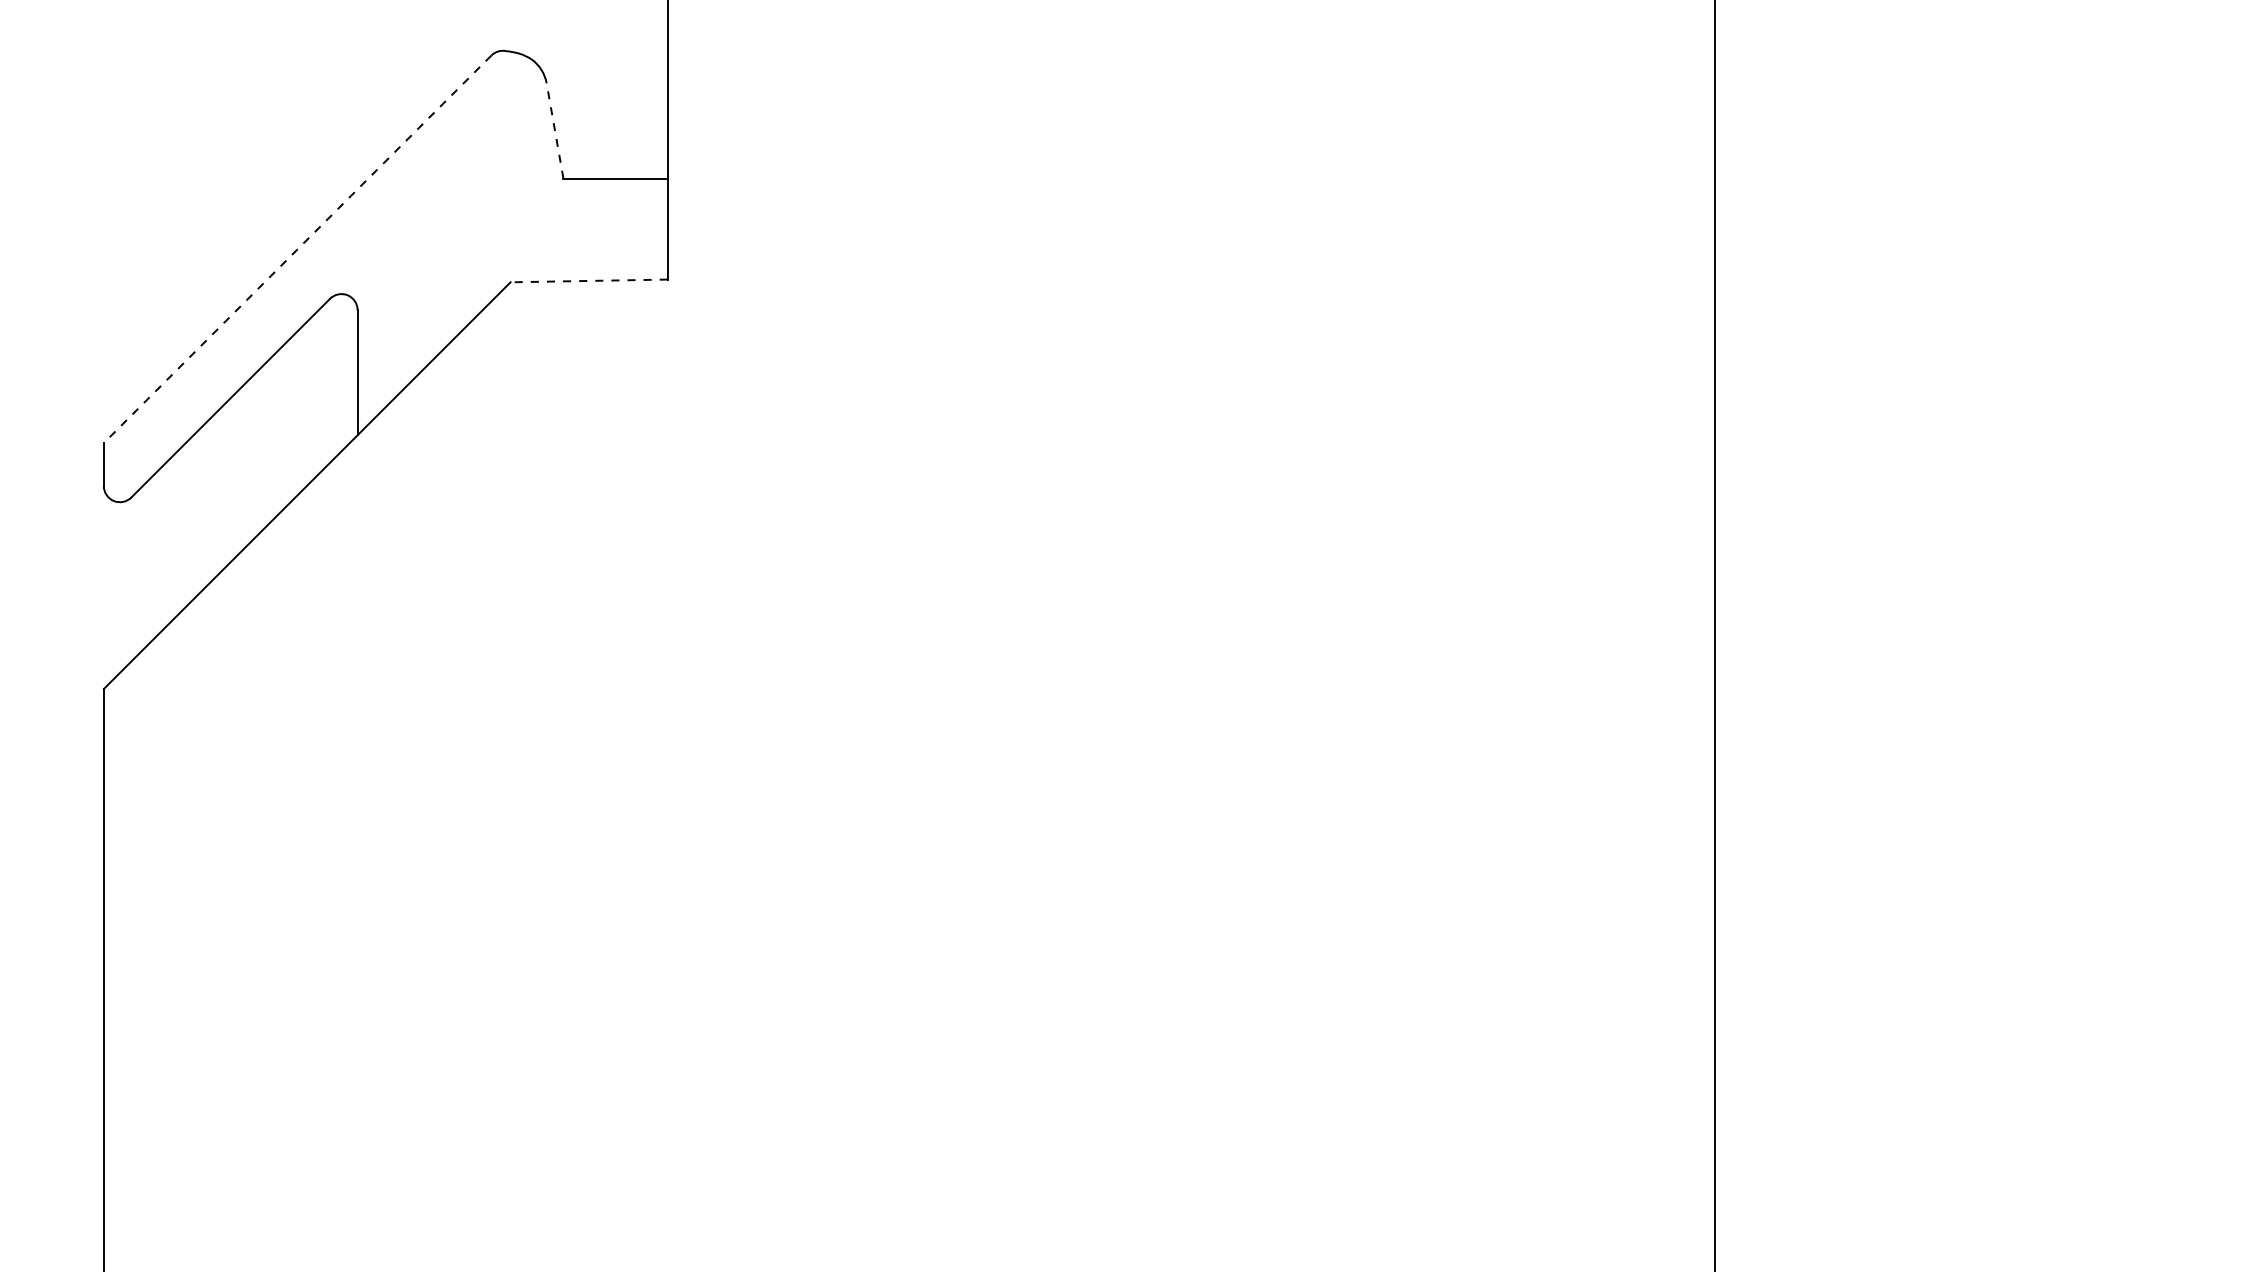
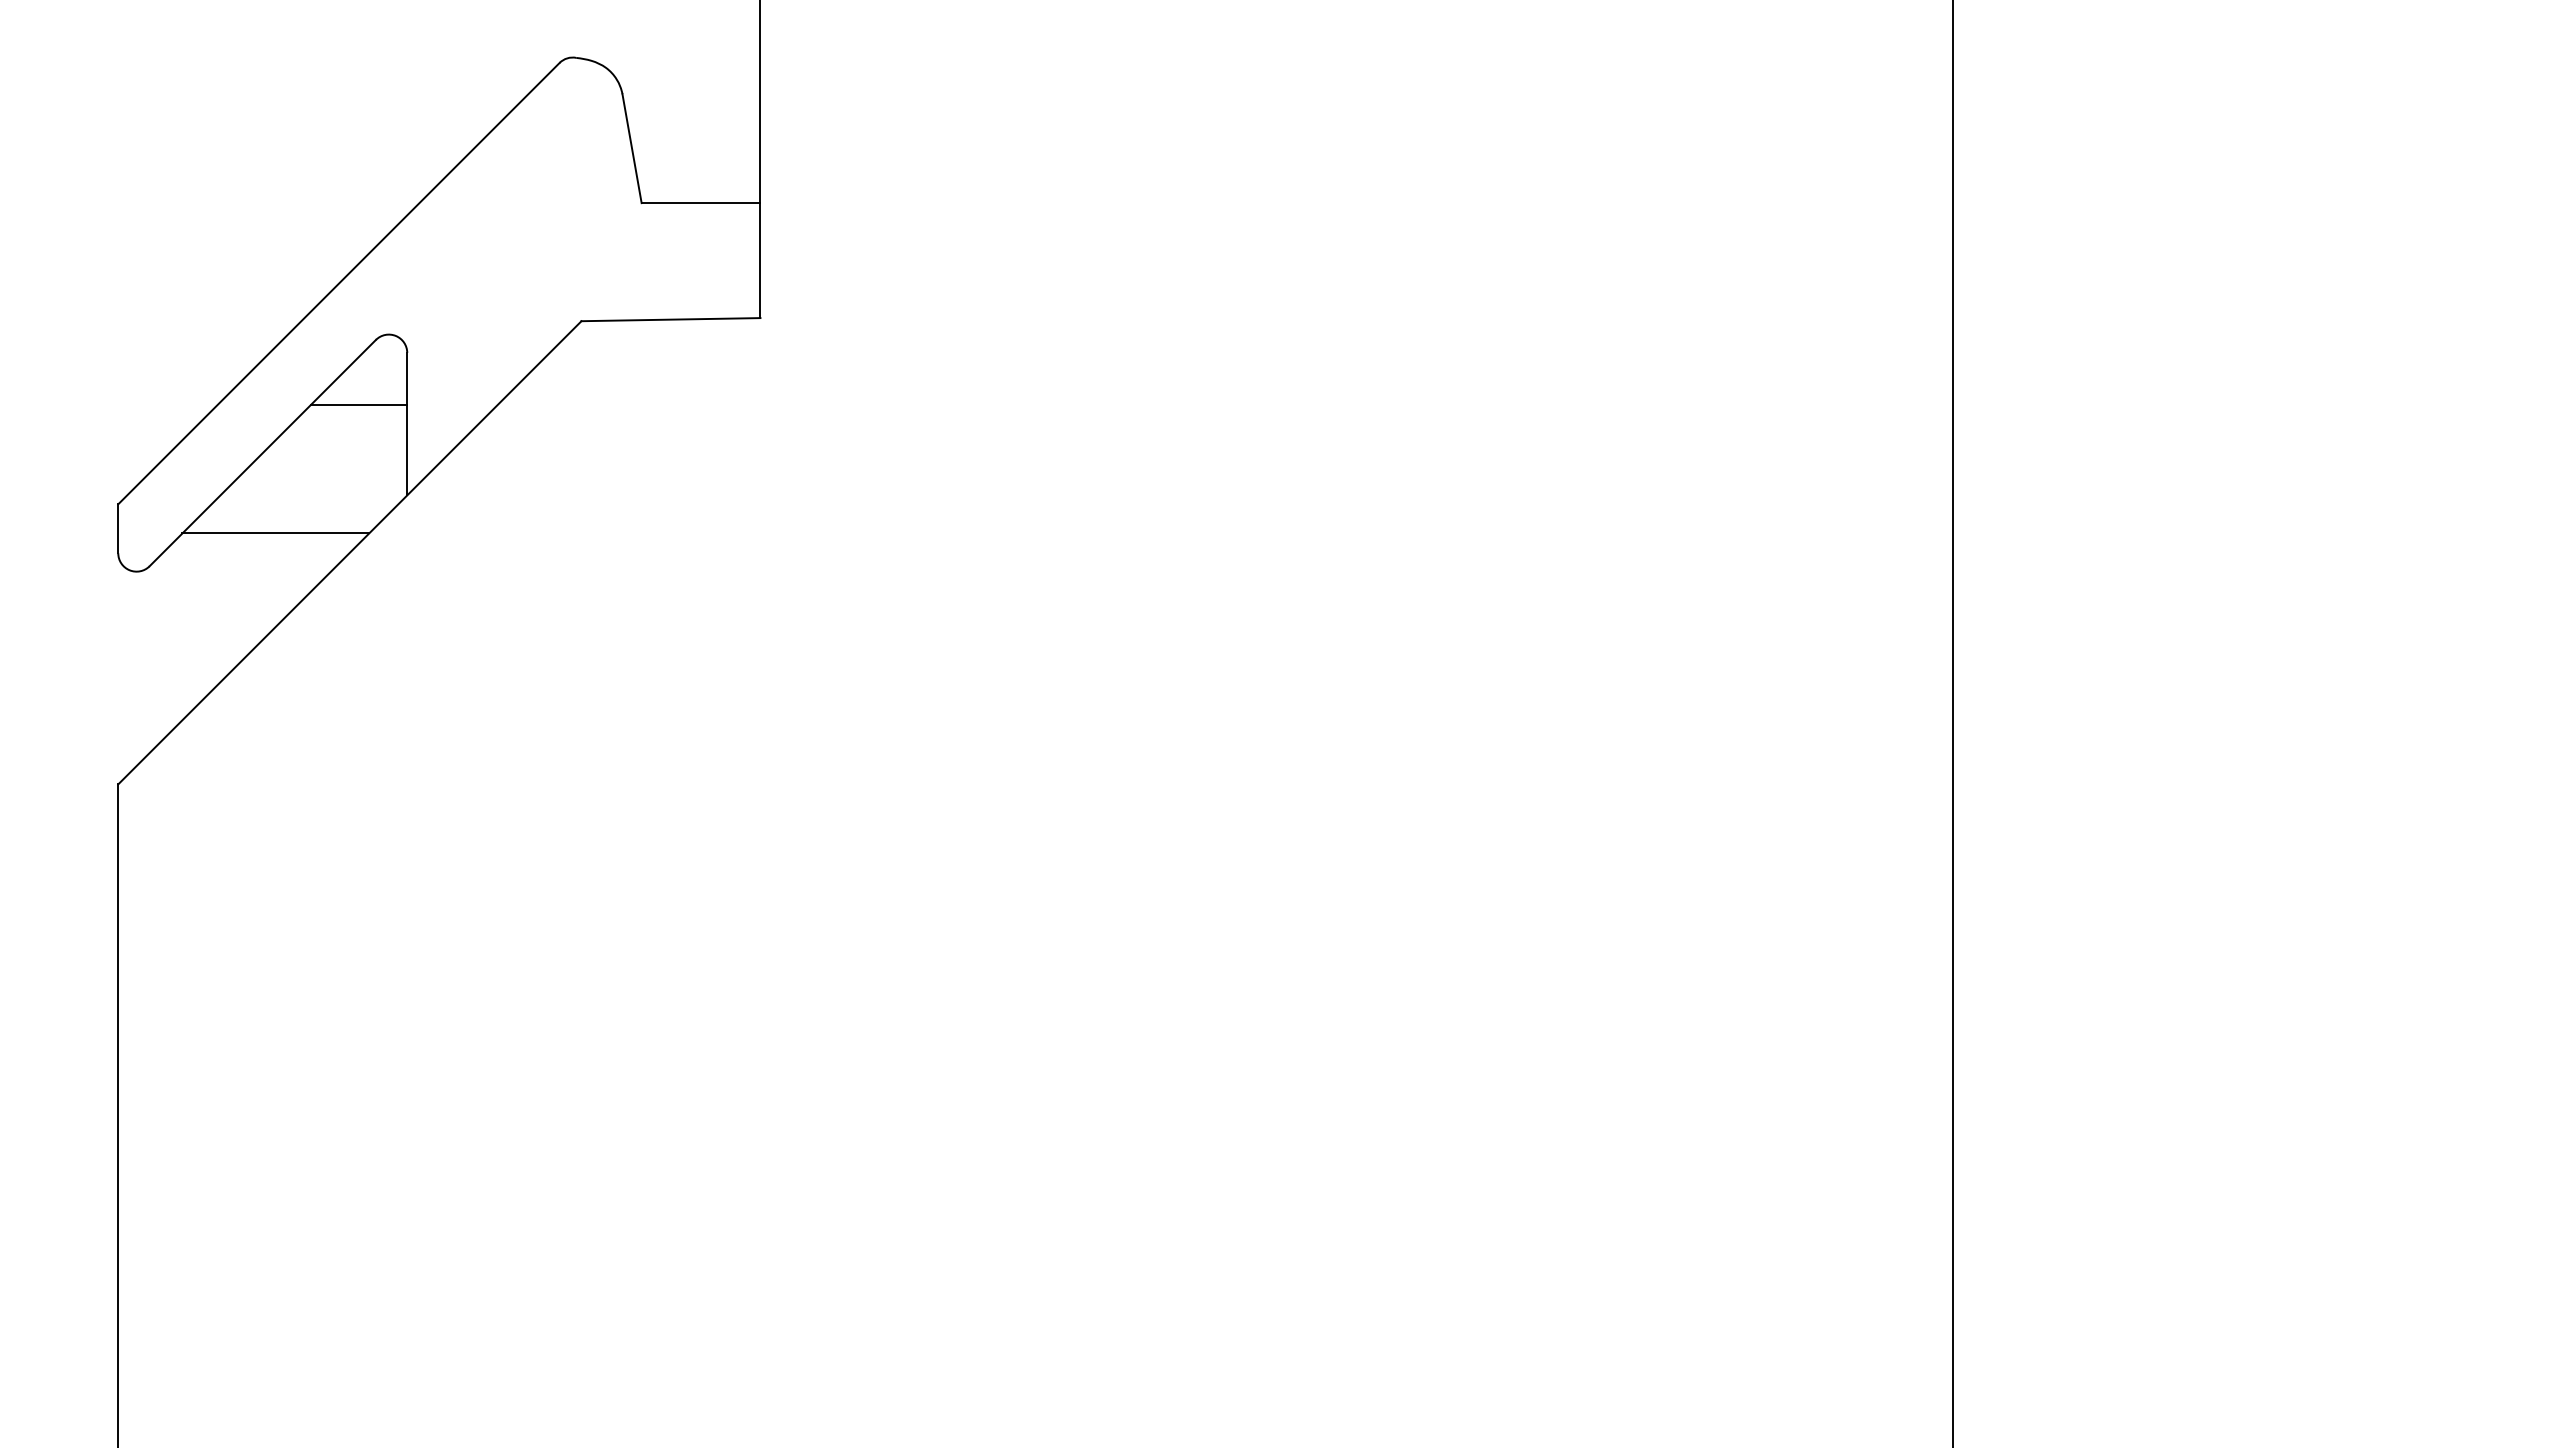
line: (554, 130) -> (631, 148), dashed -> solid
line: (297, 250) -> (338, 284), dashed -> solid
line: (588, 280) -> (670, 319), dashed -> solid
line: (314, 355) -> (358, 404), added
line: (241, 468) -> (275, 533), added

